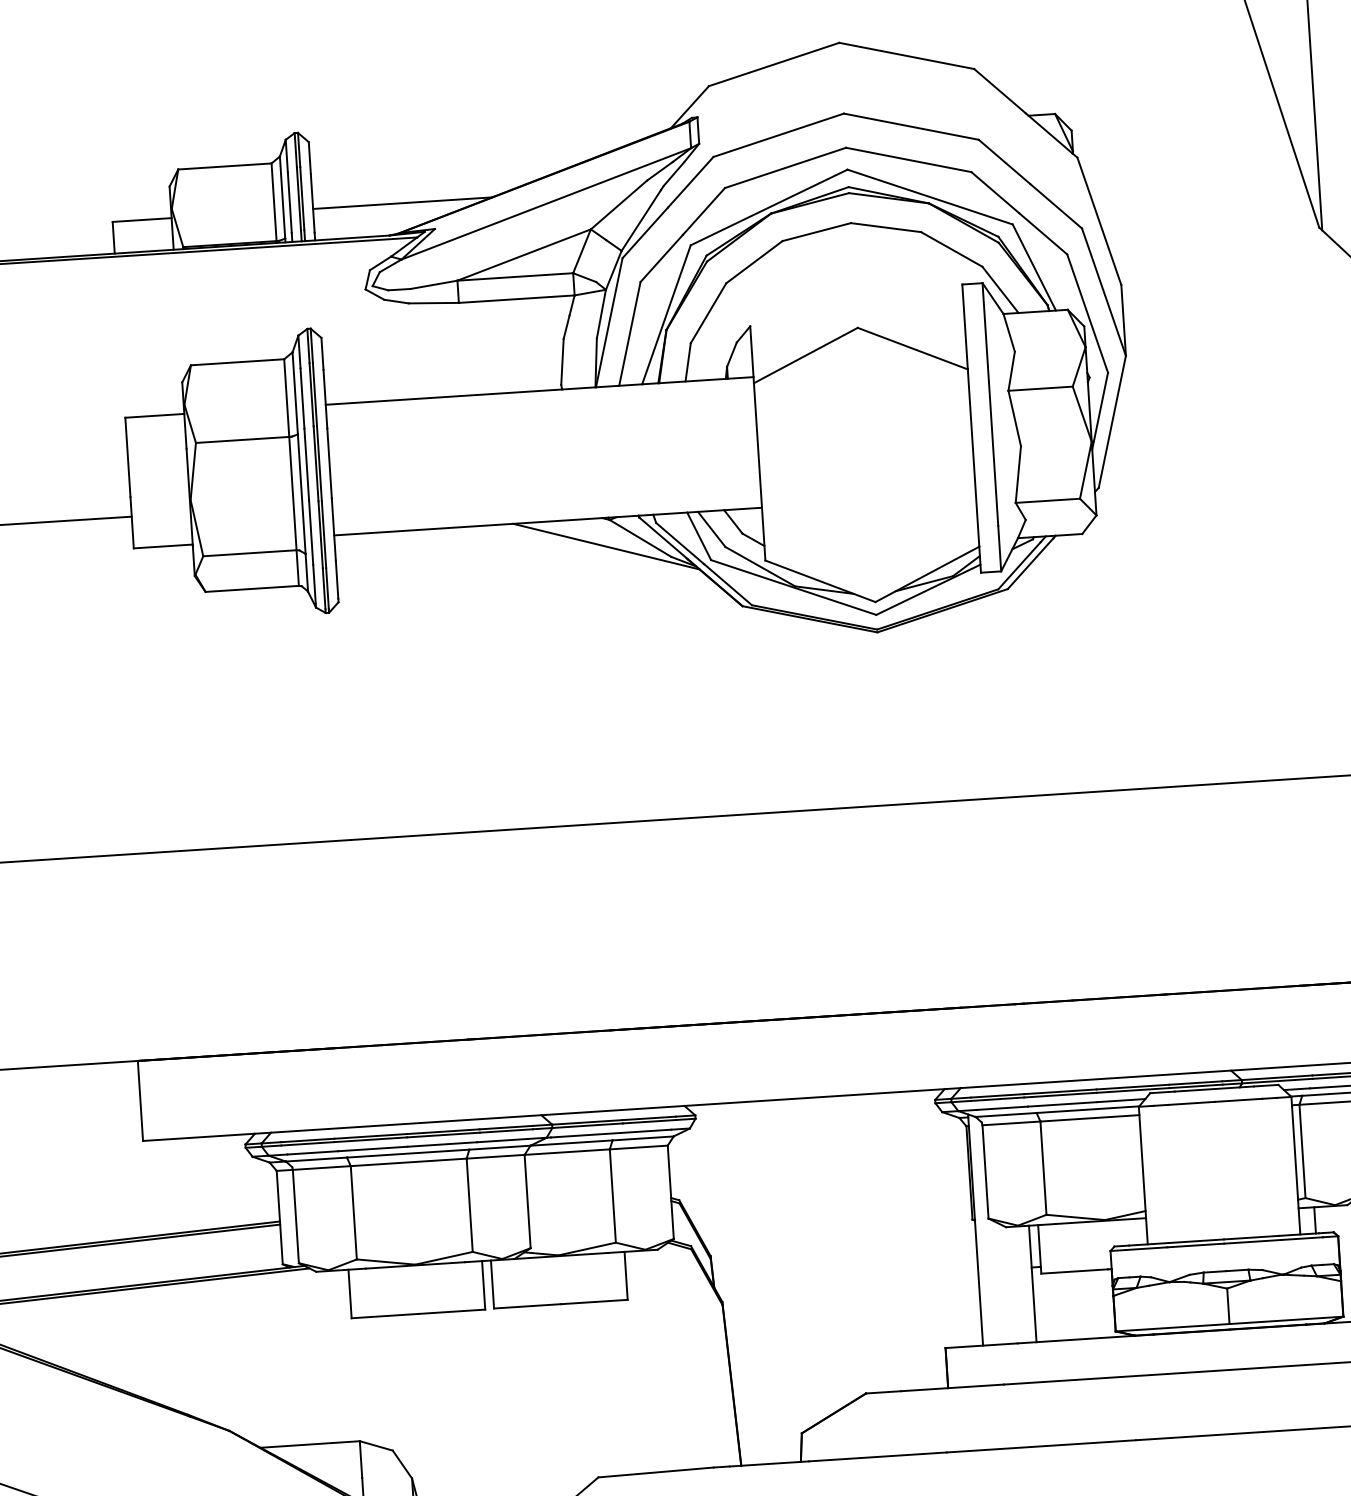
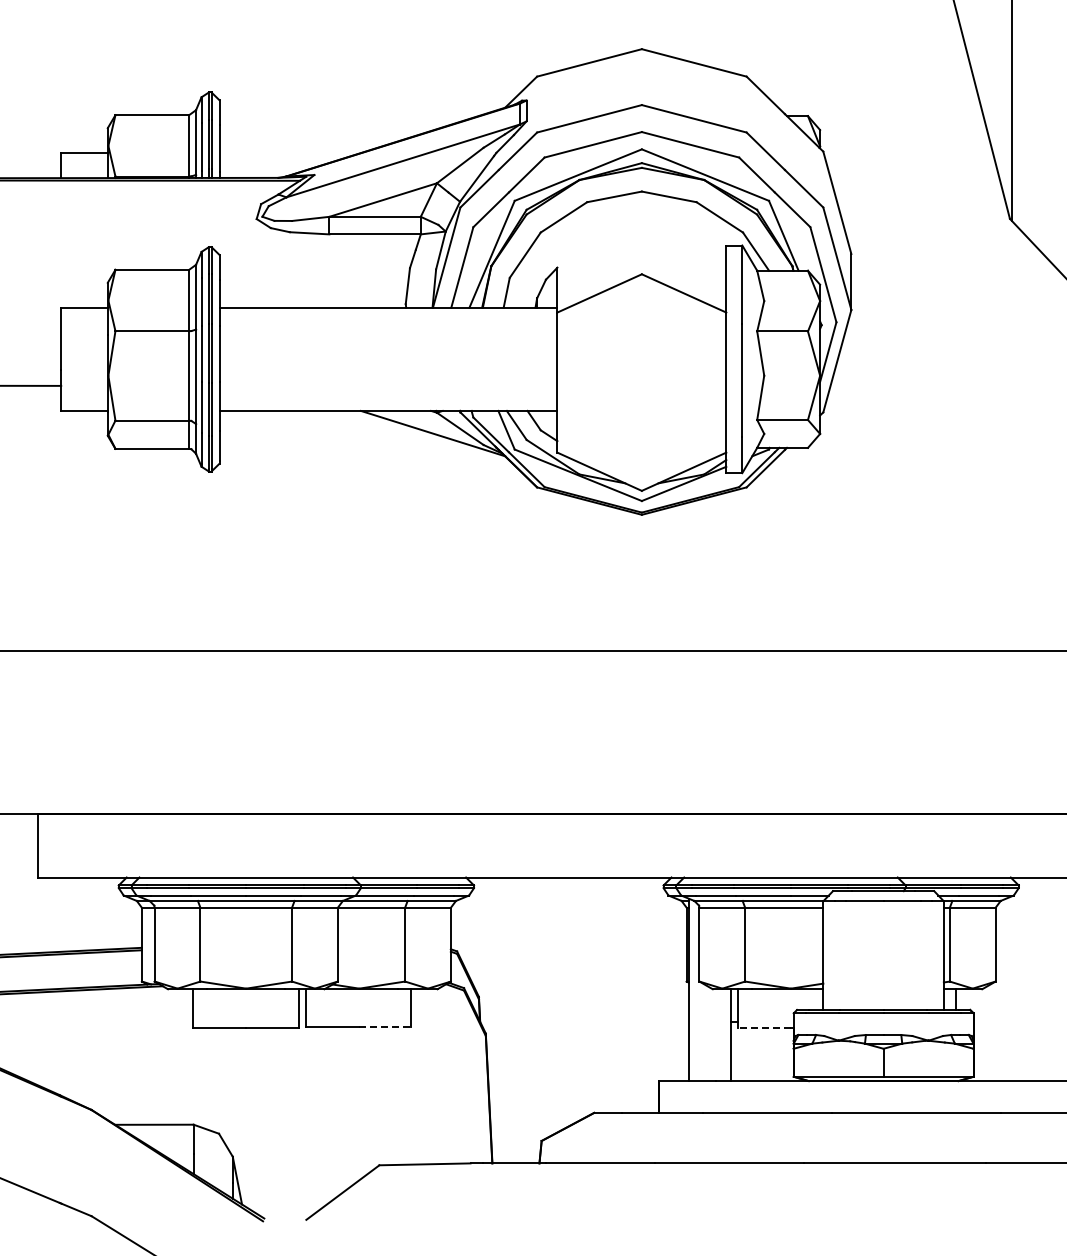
line: (401, 203) -> (289, 153), removed
line: (1074, 1271) -> (764, 1027), solid -> dashed
line: (594, 1302) -> (385, 1027), solid -> dashed

